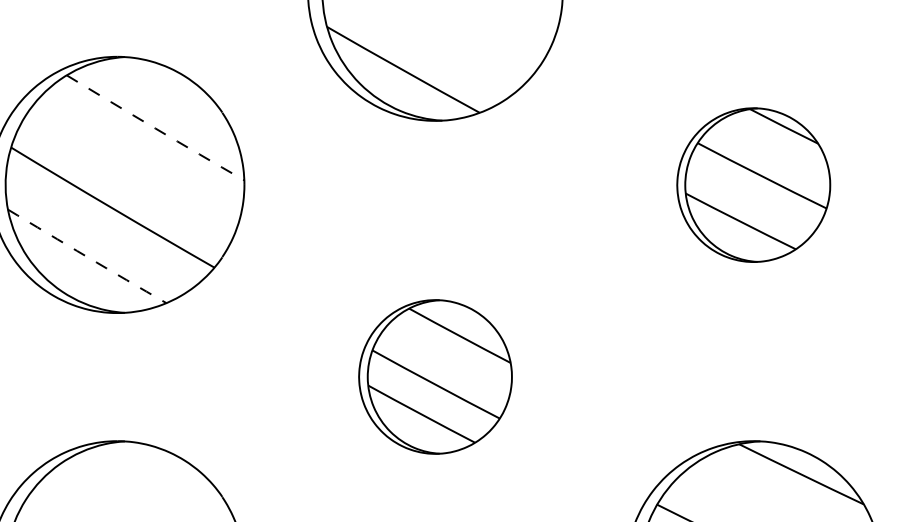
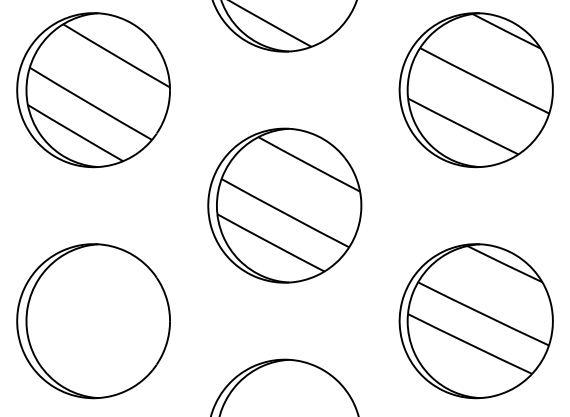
arc: (155, 128) -> (116, 56), dashed -> solid
part: (752, 185) -> (475, 90), size x1.67
arc: (87, 257) -> (75, 133), dashed -> solid
part: (434, 376) -> (284, 205), size x1.67

